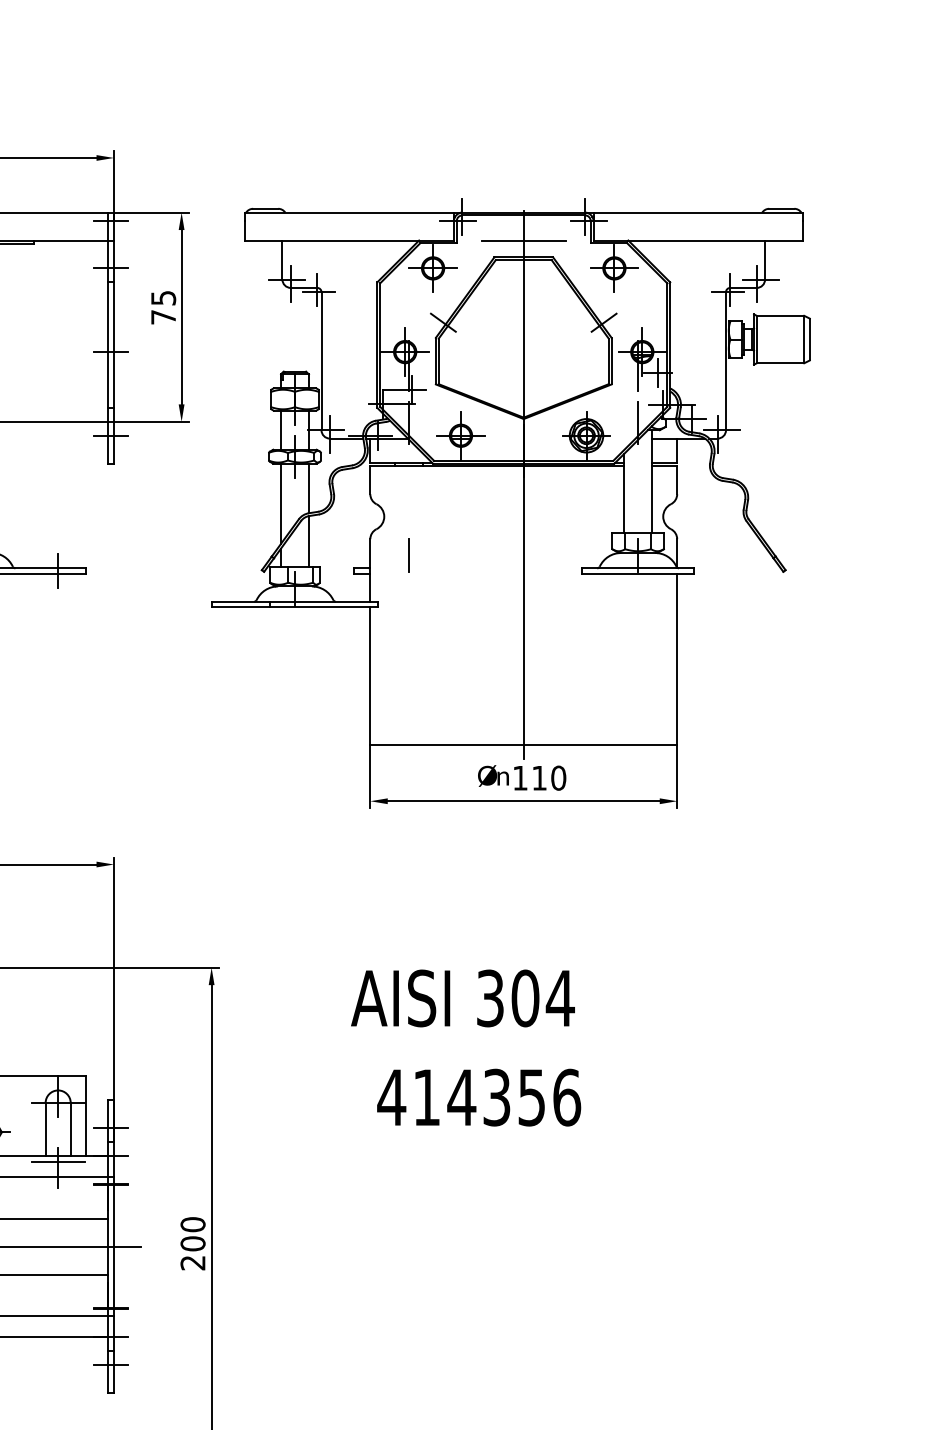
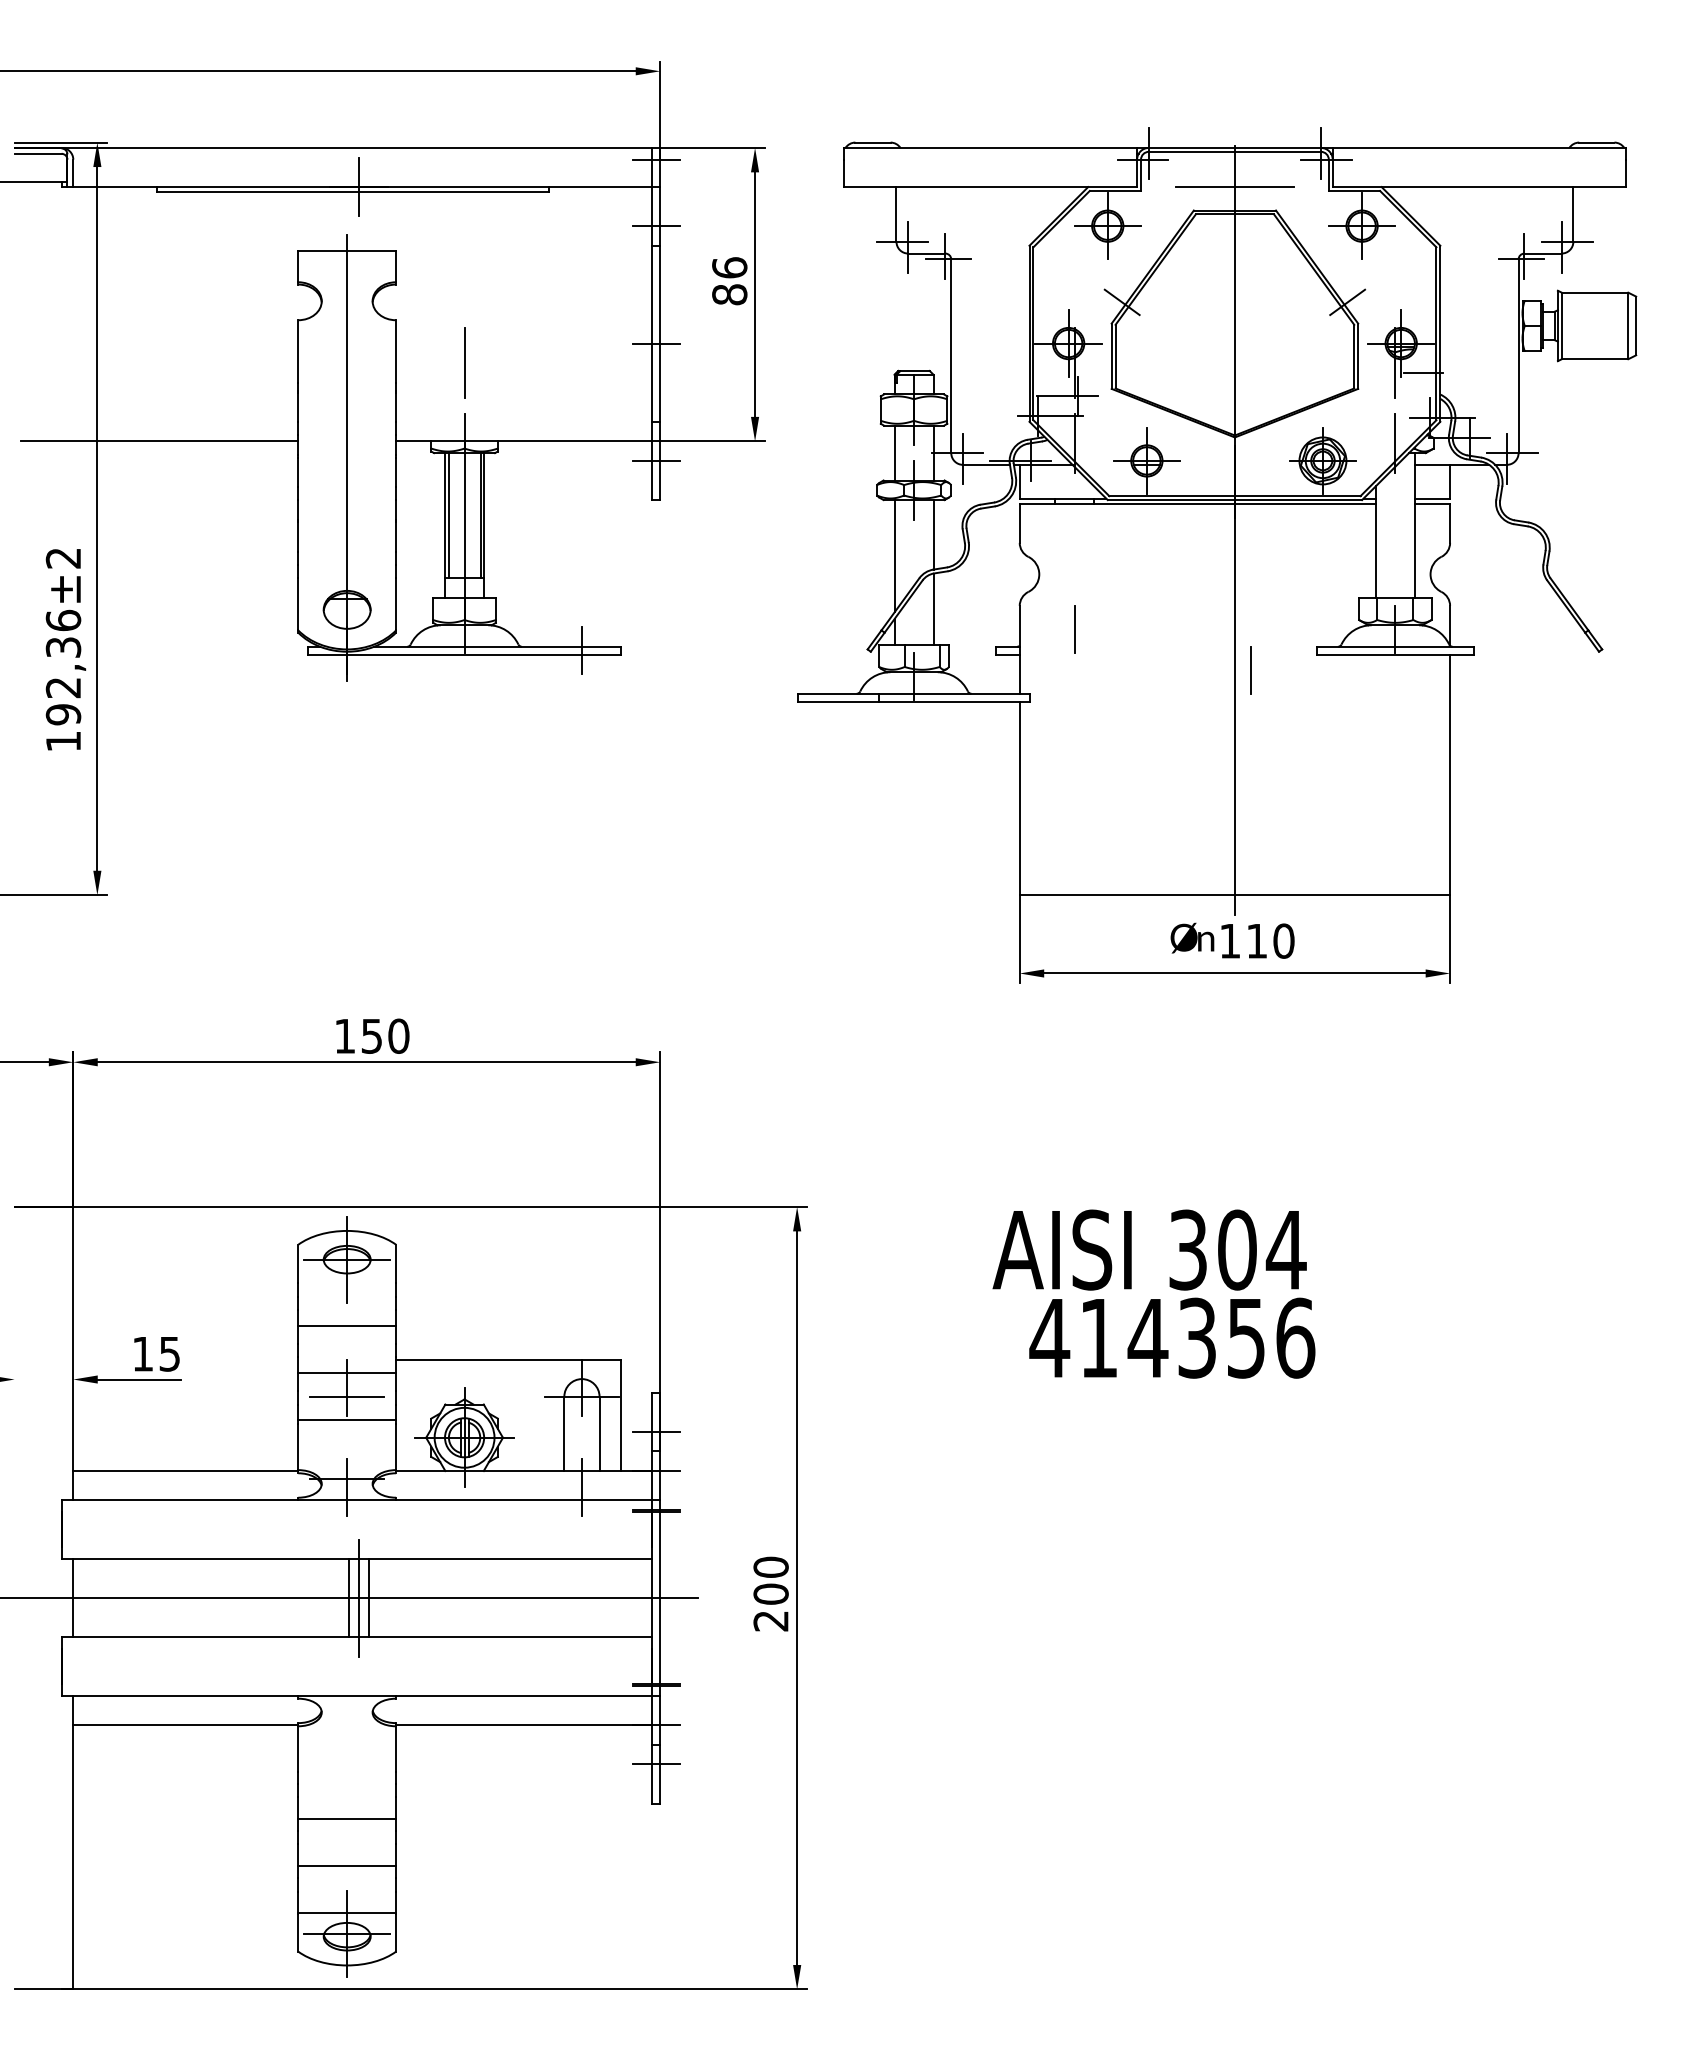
text: (163, 307) -> (729, 281), 75 -> 86
line: (658, 372) -> (1423, 372), removed
line: (534, 585) -> (1250, 670), added
text: (479, 1097) -> (1172, 1337), moved
line: (57, 1161) -> (581, 1478), removed

